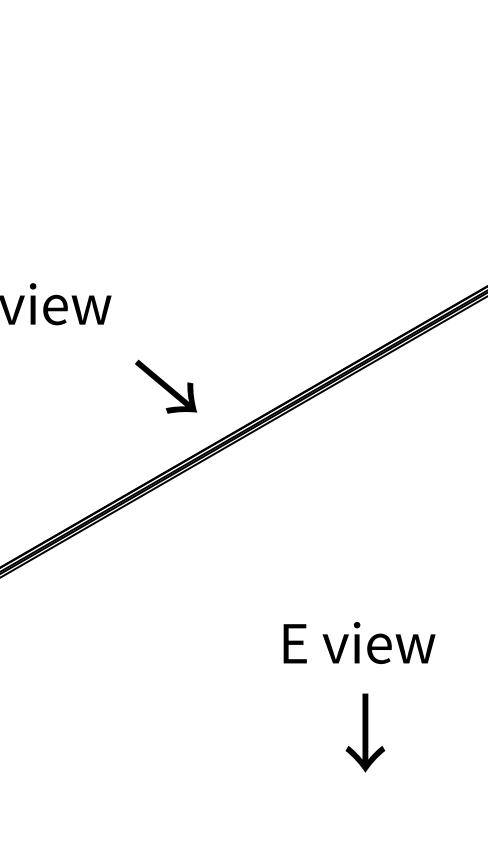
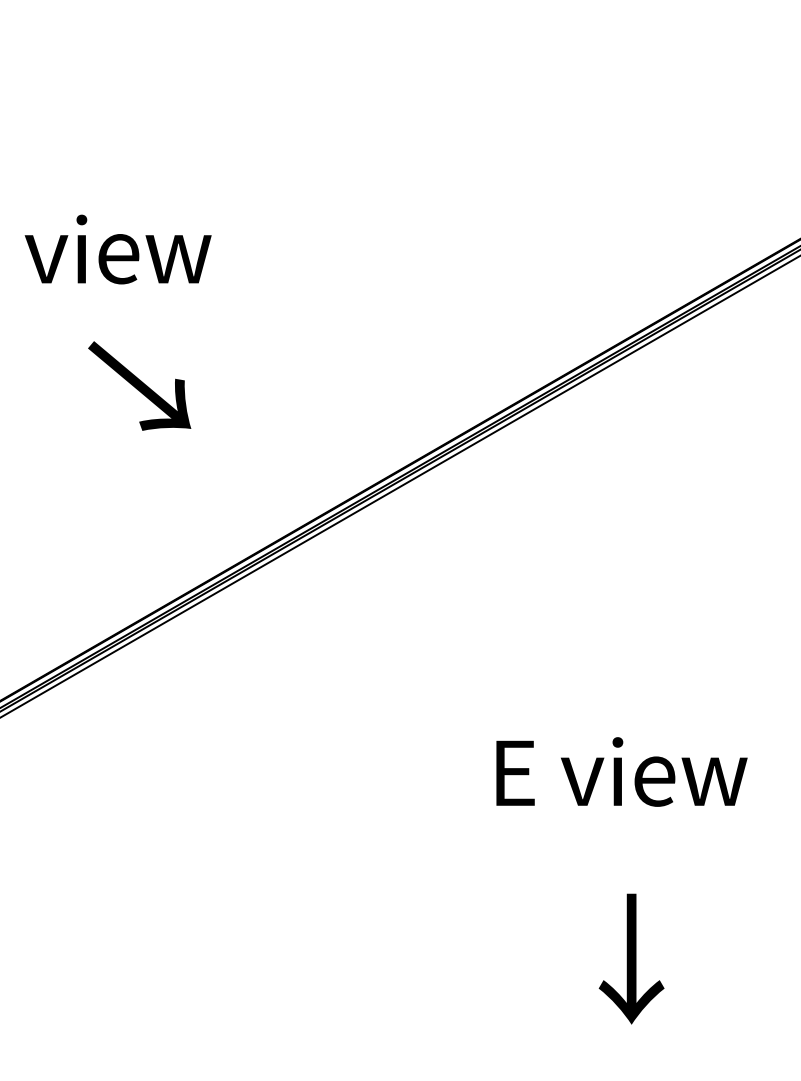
text: (166, 386) -> (140, 385), moved
text: (359, 642) -> (621, 771), moved

